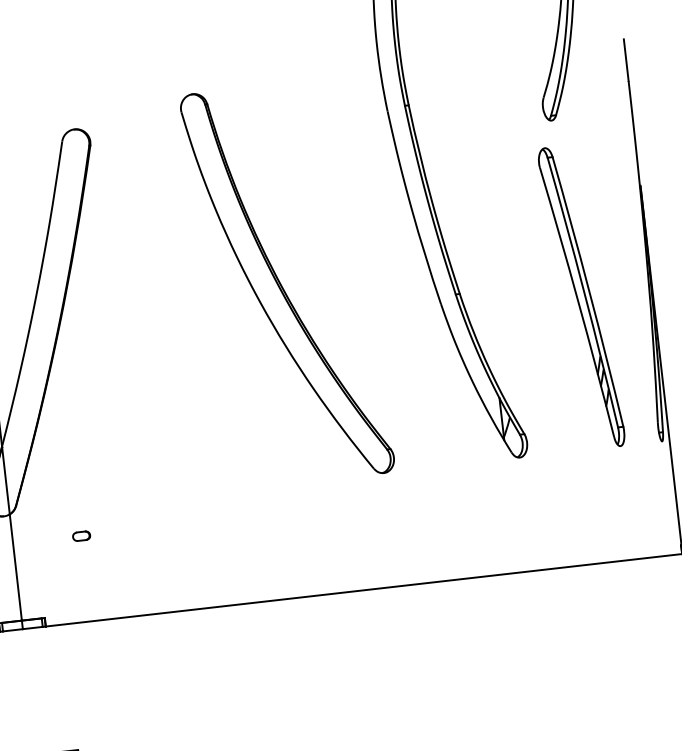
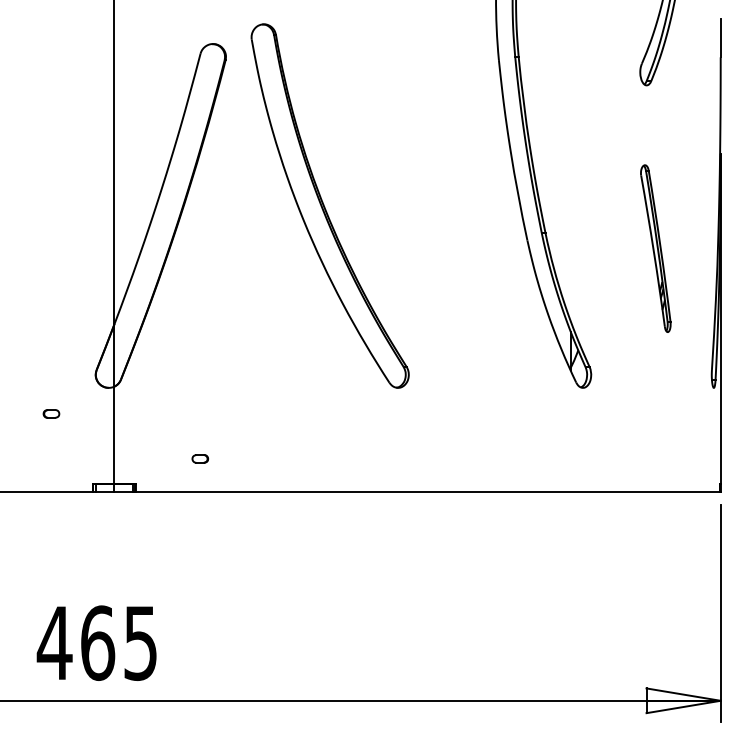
part: (286, 283) -> (329, 205), moved
part: (581, 296) -> (655, 248), size x0.6
part: (80, 535) -> (199, 458), moved

